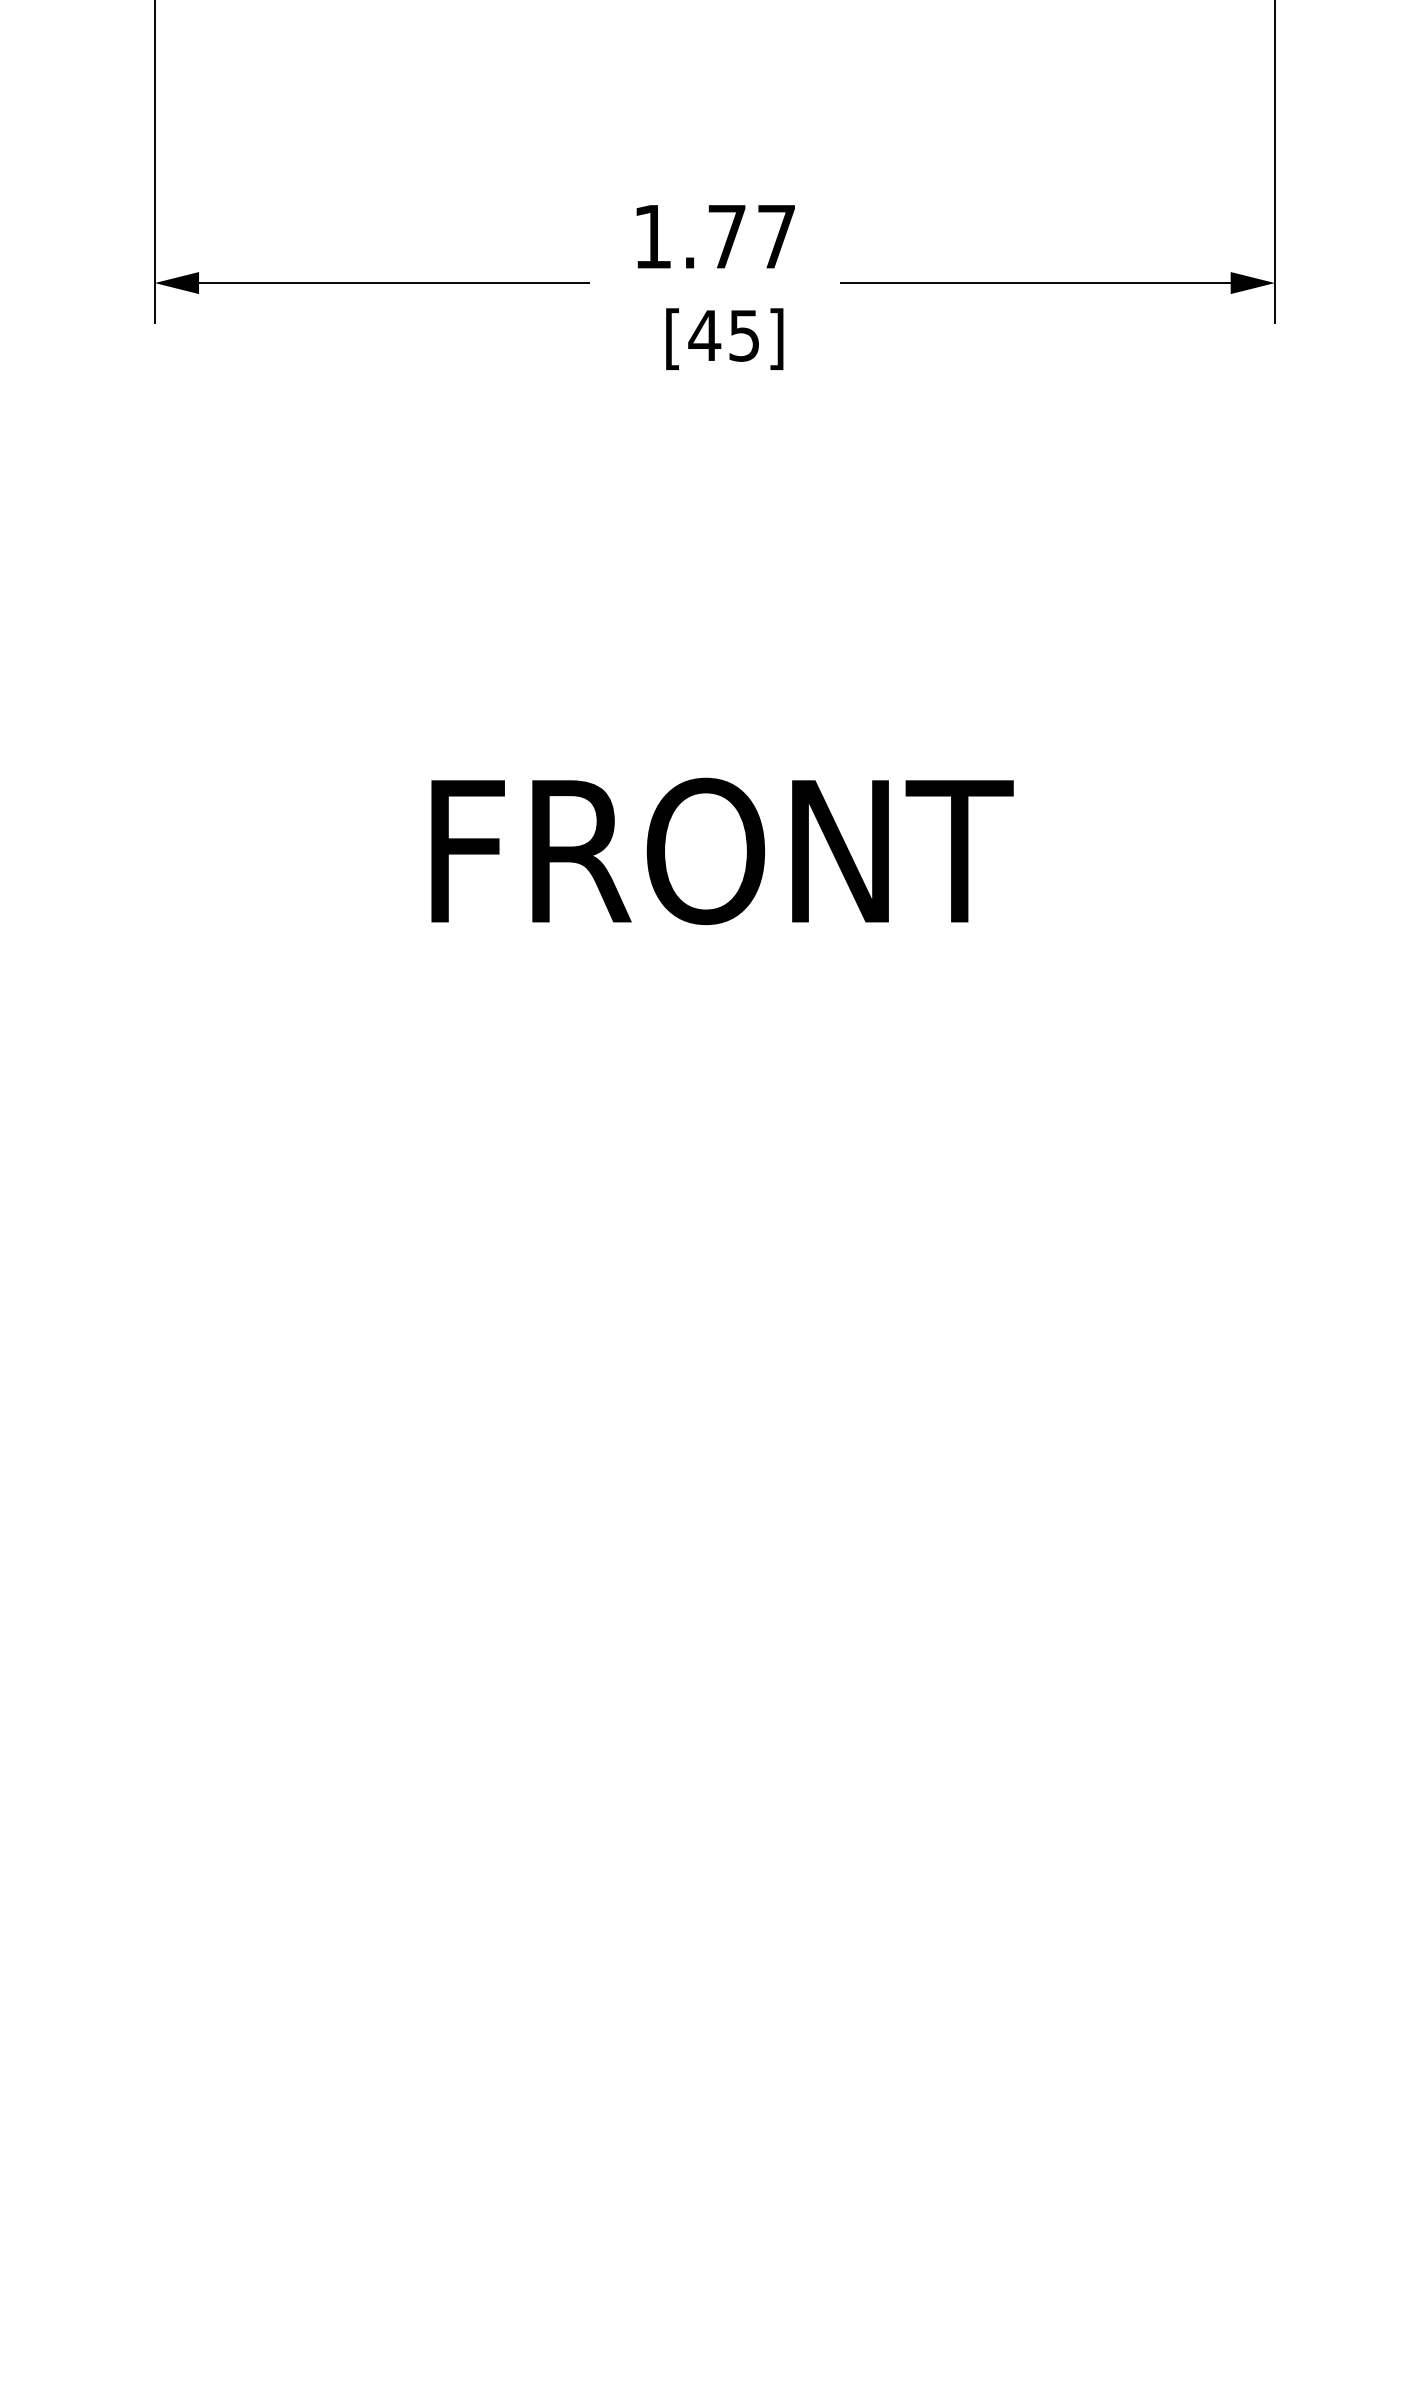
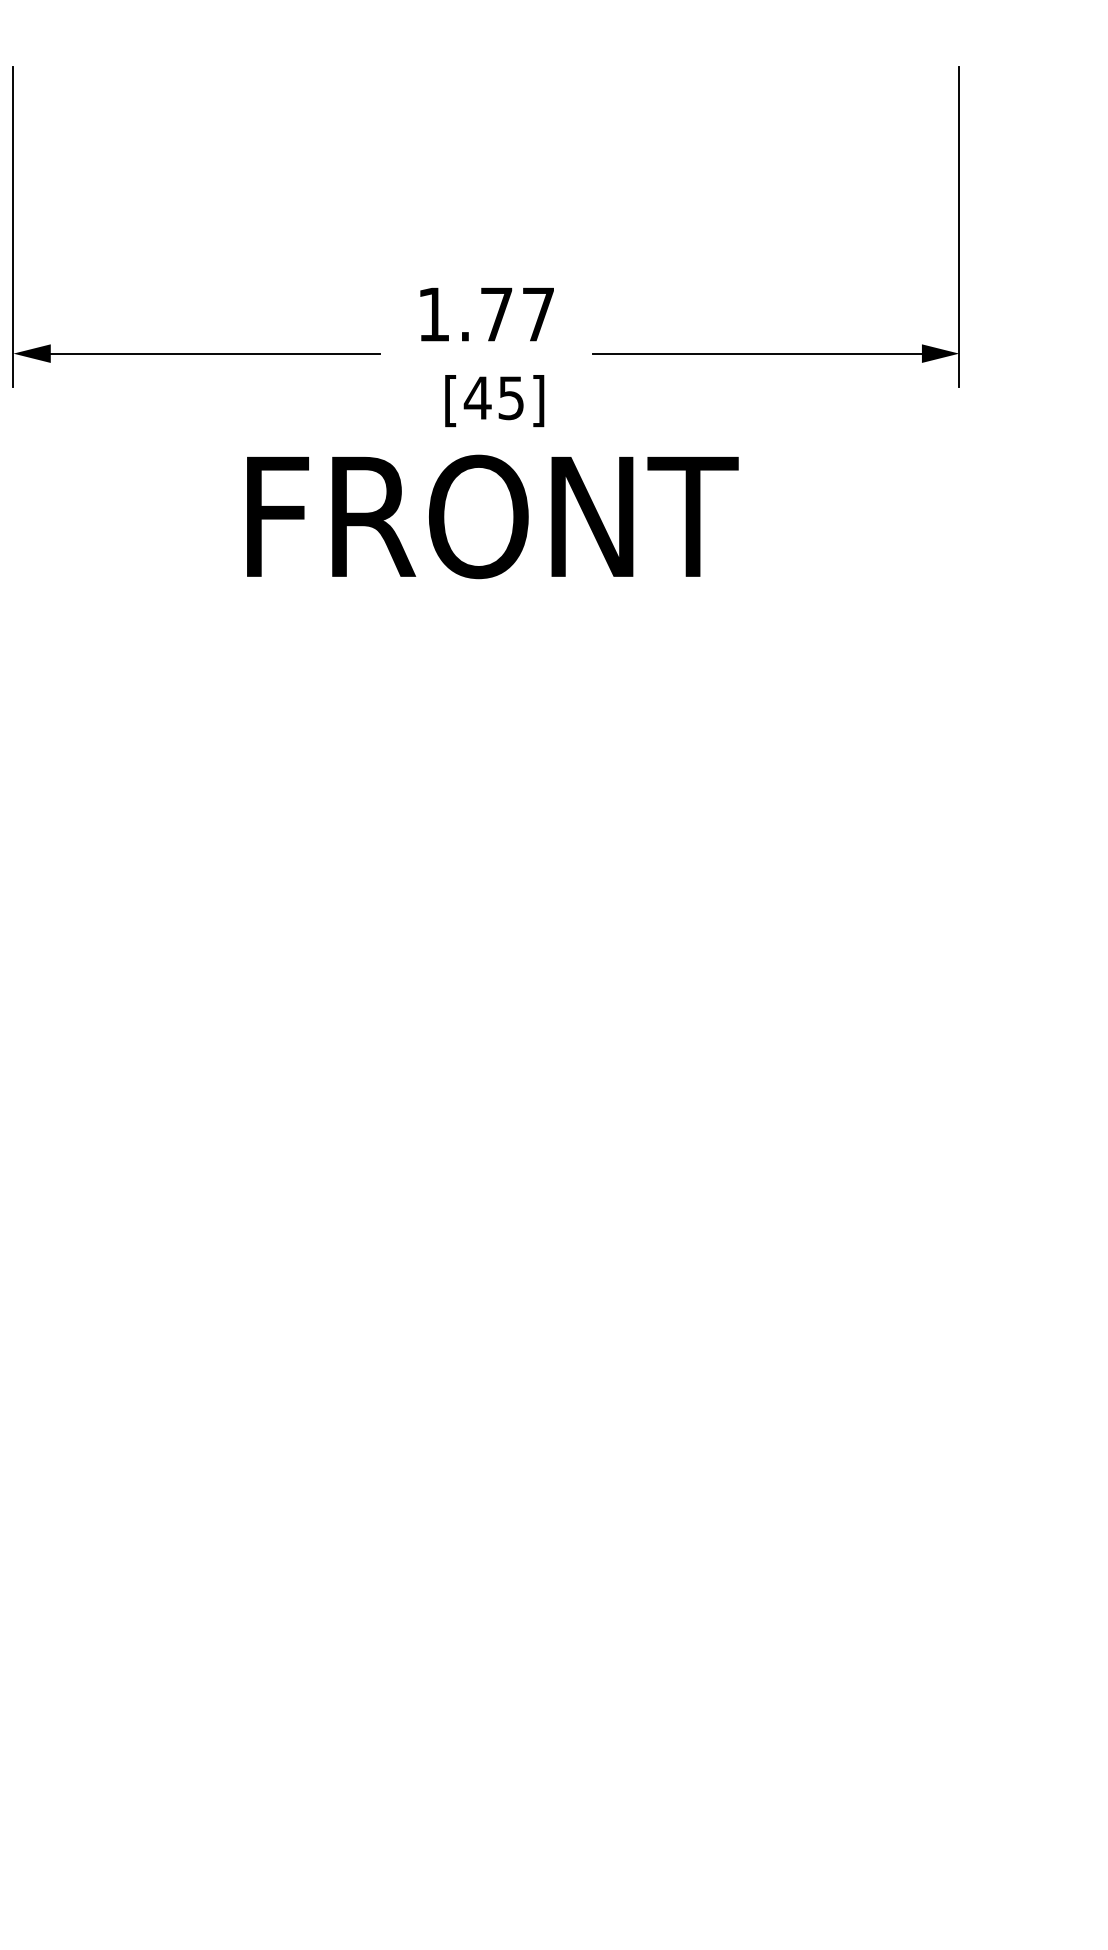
text: (722, 851) -> (492, 516), moved

